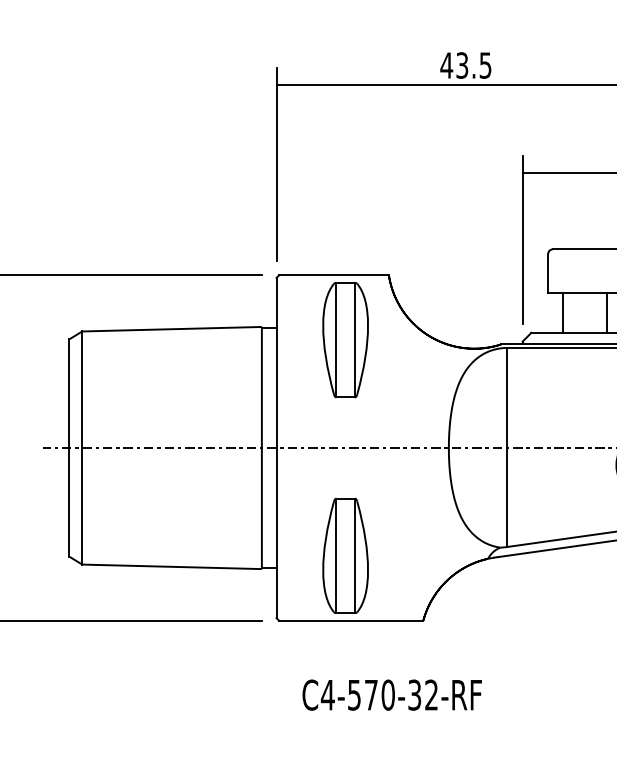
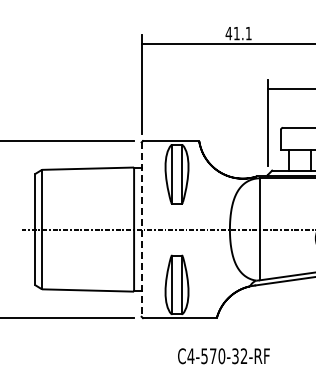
text: (473, 65) -> (242, 33), 43.5 -> 41.1
line: (276, 449) -> (141, 230), solid -> dashed
text: (391, 695) -> (223, 356), moved

